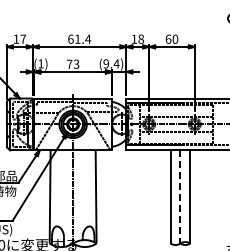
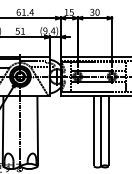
text: (141, 38) -> (71, 11), 18 -> 15
text: (168, 38) -> (92, 11), 60 -> 30
text: (72, 63) -> (19, 30), 73 -> 51
line: (180, 196) -> (101, 130), dashed -> solid

